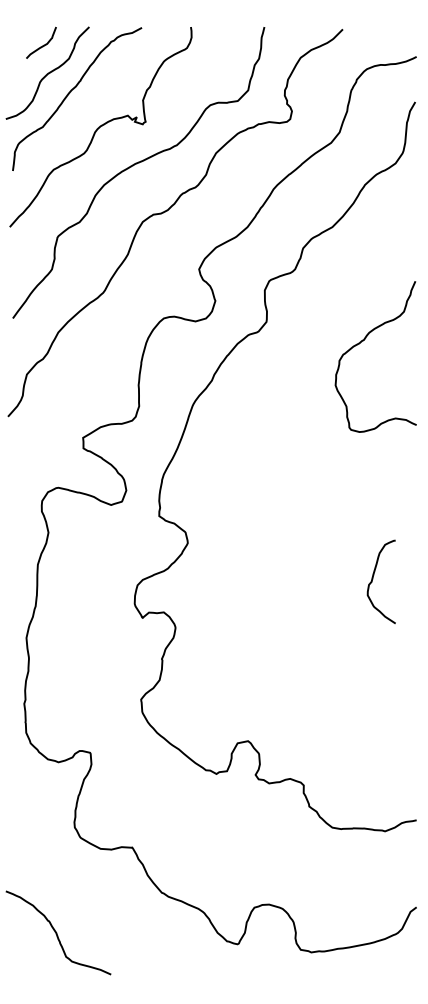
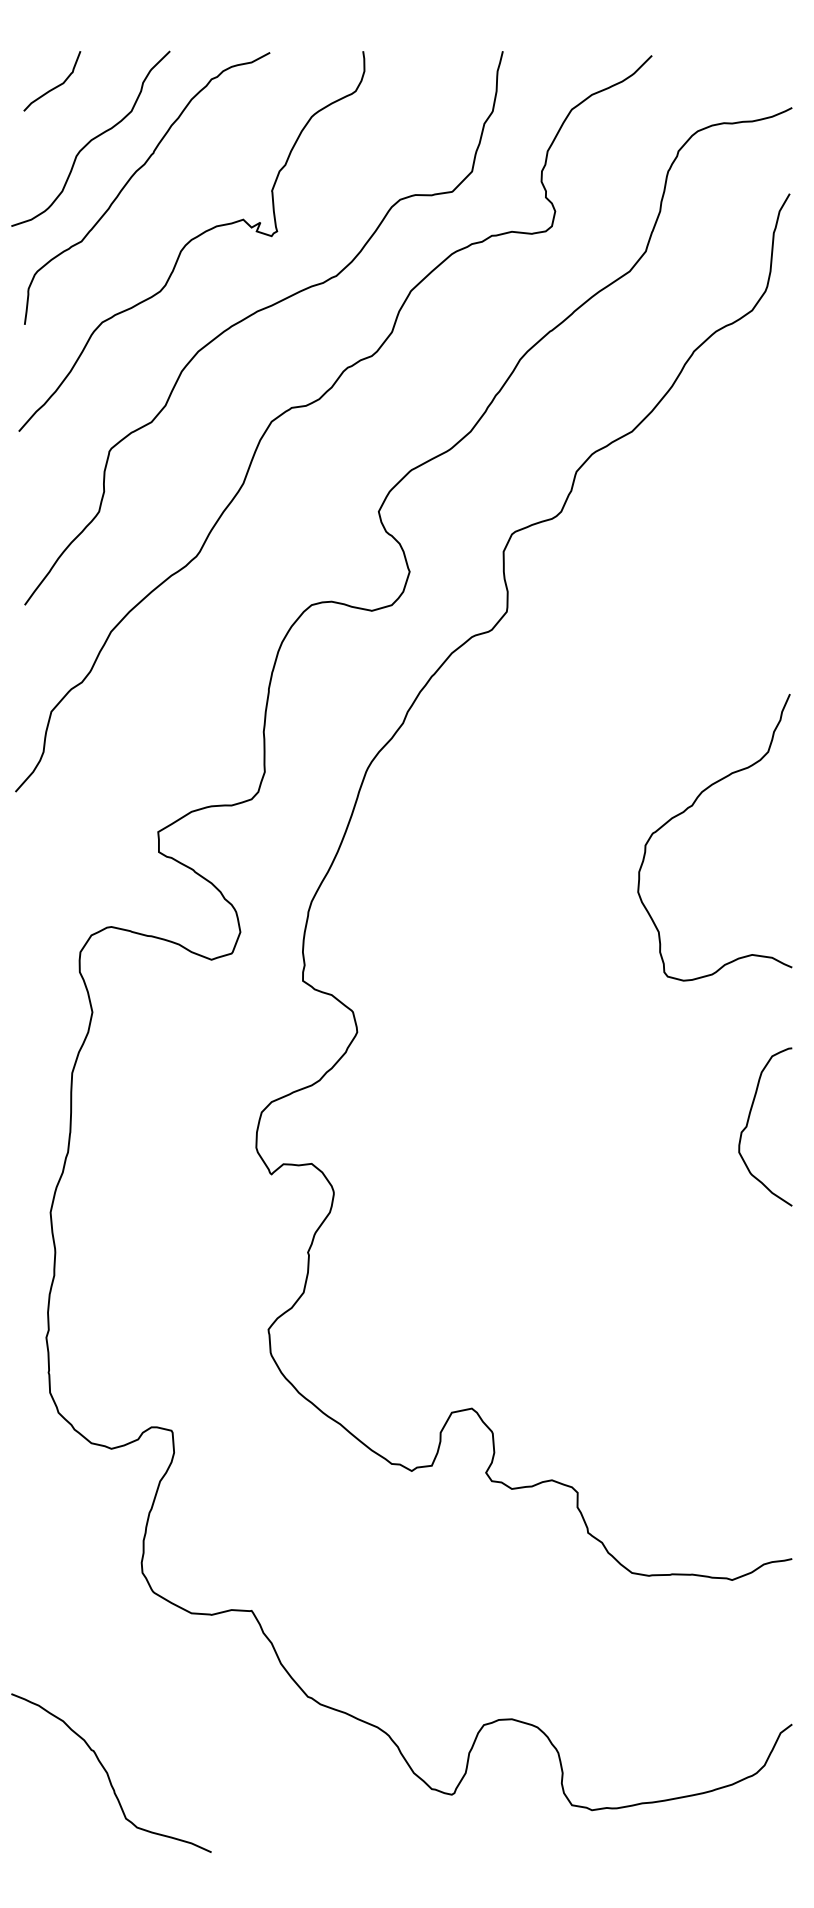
curve: (42, 45) -> (54, 86), moved
curve: (363, 341) -> (691, 808), moved
curve: (373, 579) -> (750, 1122), moved

